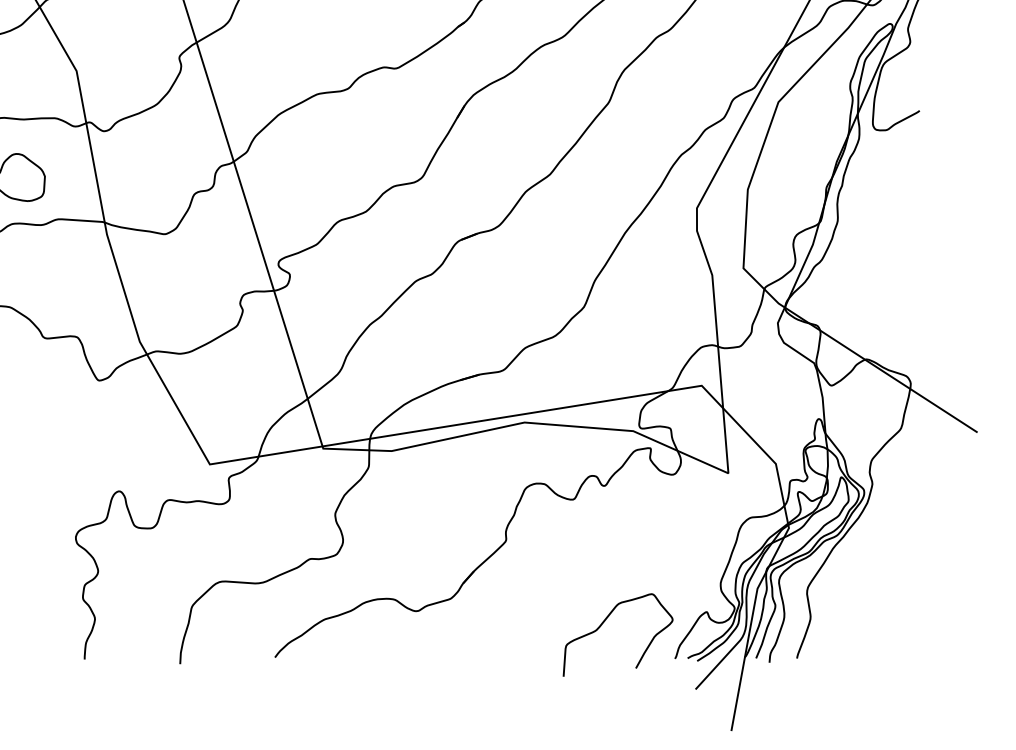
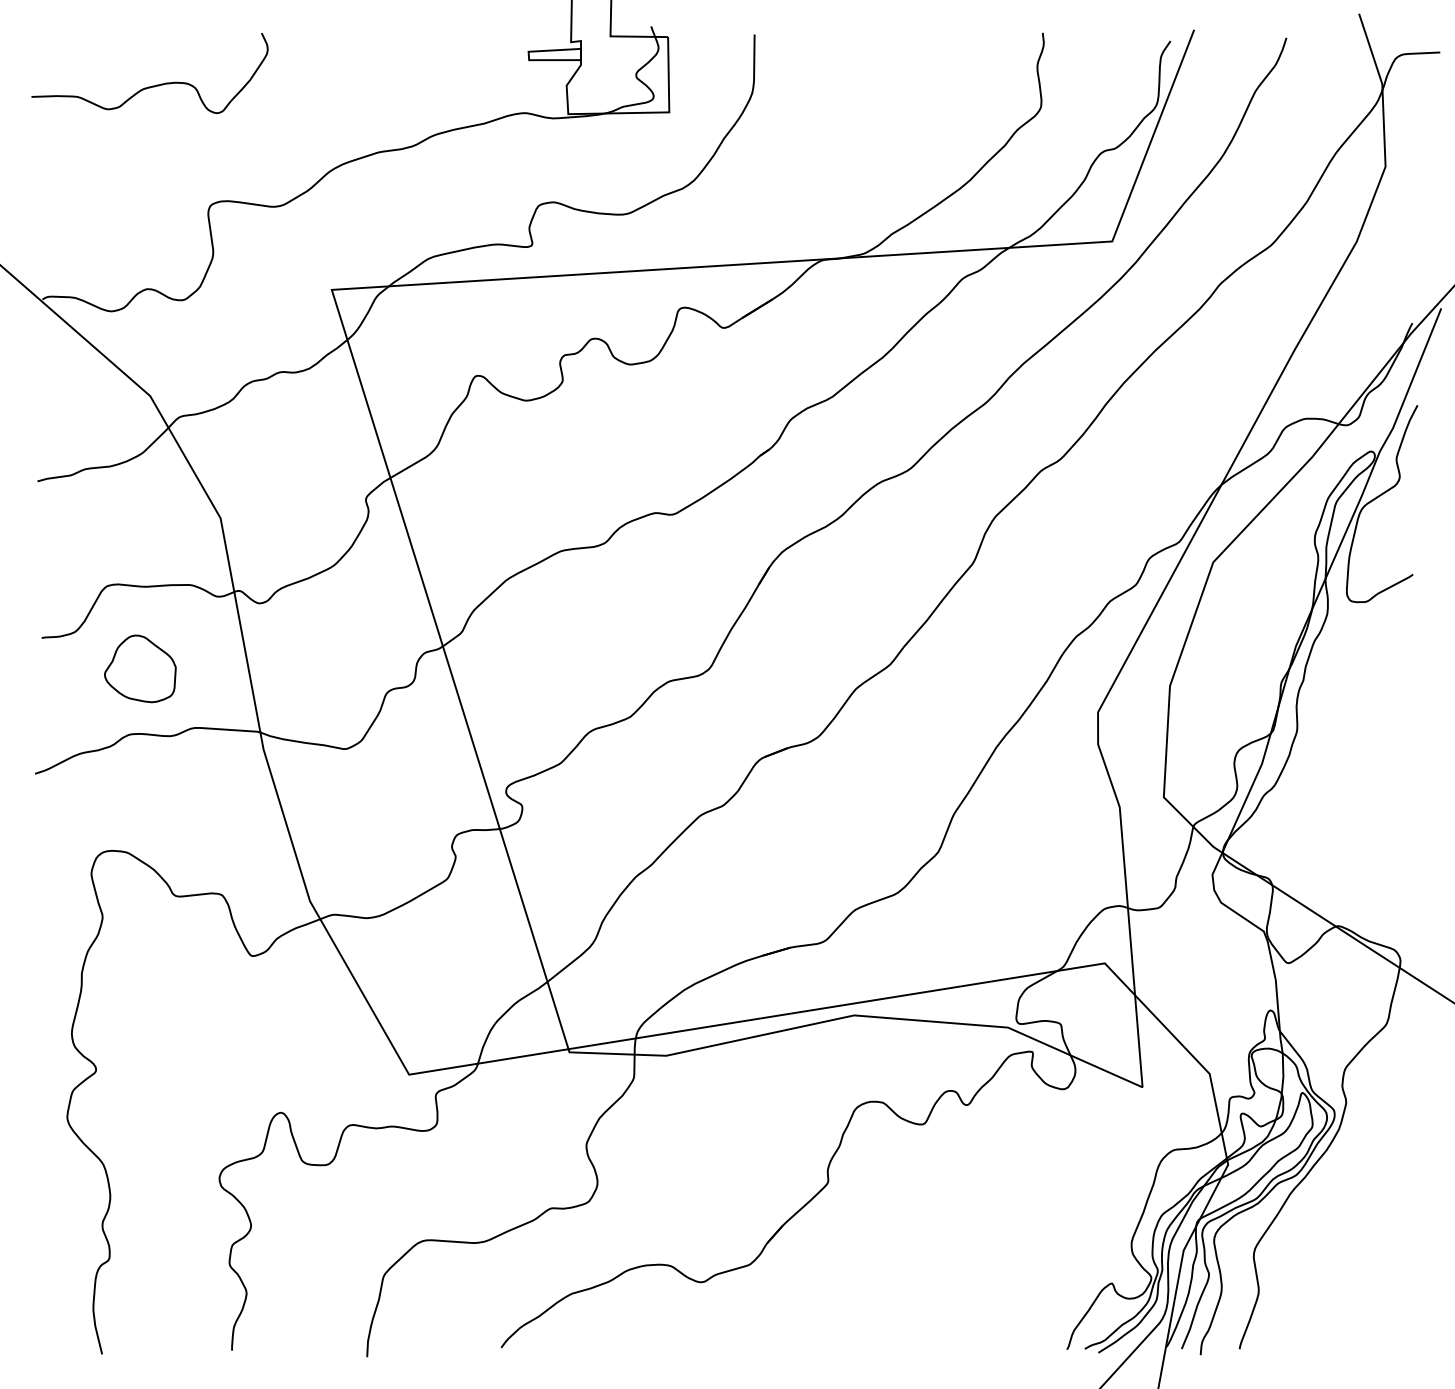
curve: (604, 621) -> (967, 1297), removed

